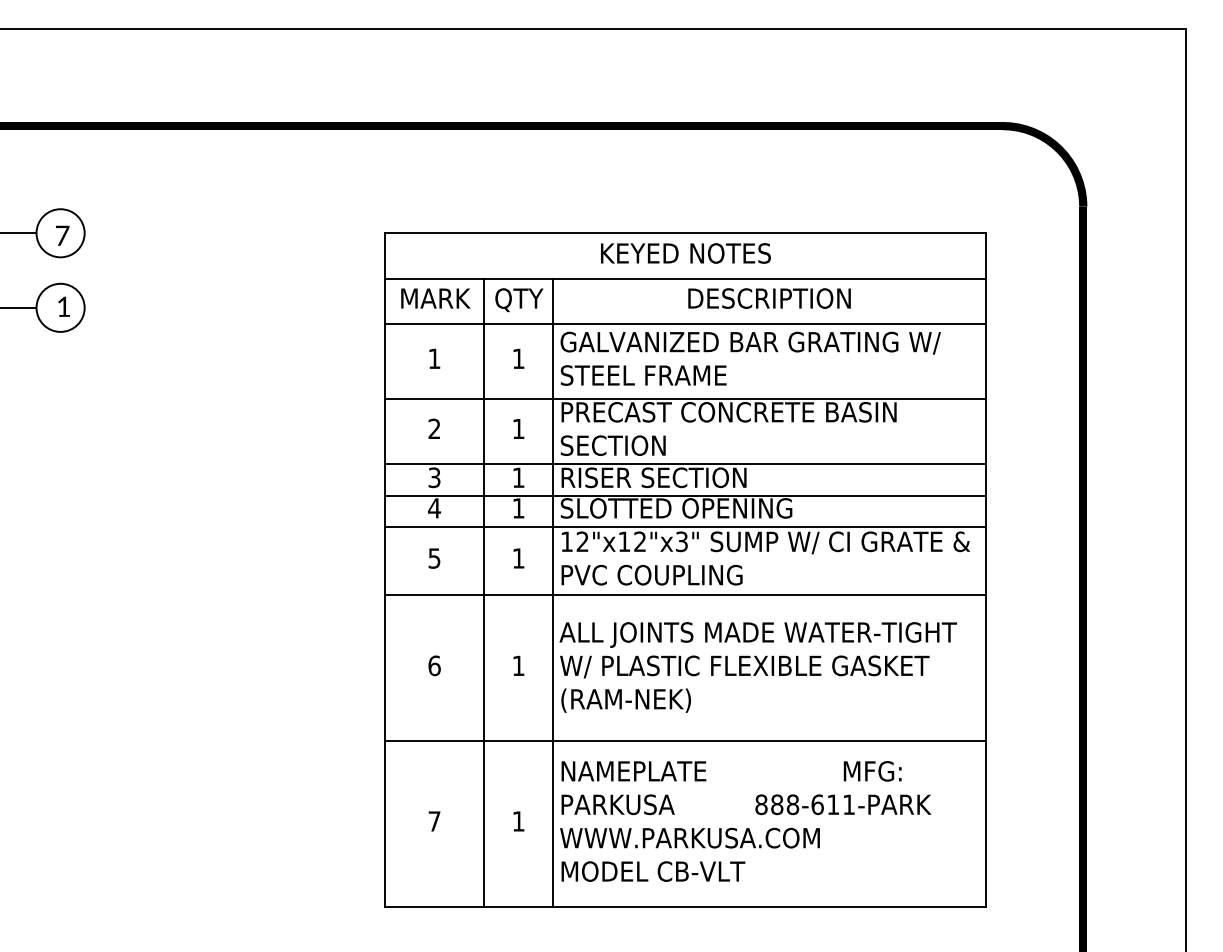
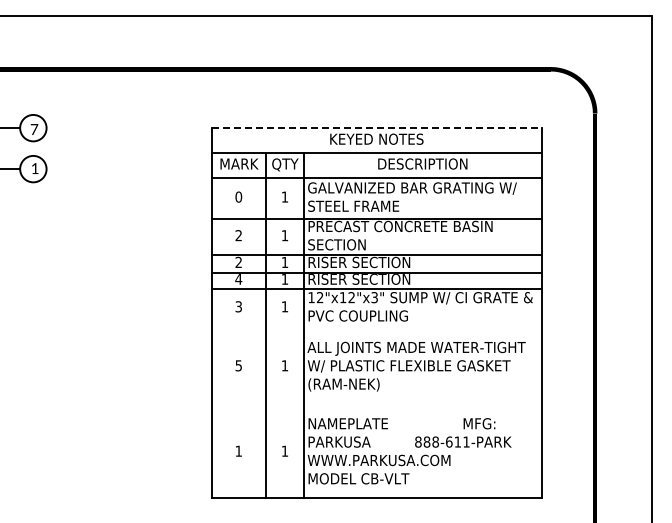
line: (685, 233) -> (376, 128), solid -> dashed
text: (434, 357) -> (238, 196), 1 -> 0
text: (434, 477) -> (238, 262), 3 -> 2
text: (676, 508) -> (371, 279), SLOTTED OPENING -> RISER SECTION
text: (434, 557) -> (238, 306), 5 -> 3
line: (685, 596) -> (376, 327), removed
text: (434, 665) -> (238, 365), 6 -> 5
line: (685, 741) -> (376, 407), removed
text: (434, 820) -> (238, 450), 7 -> 1

